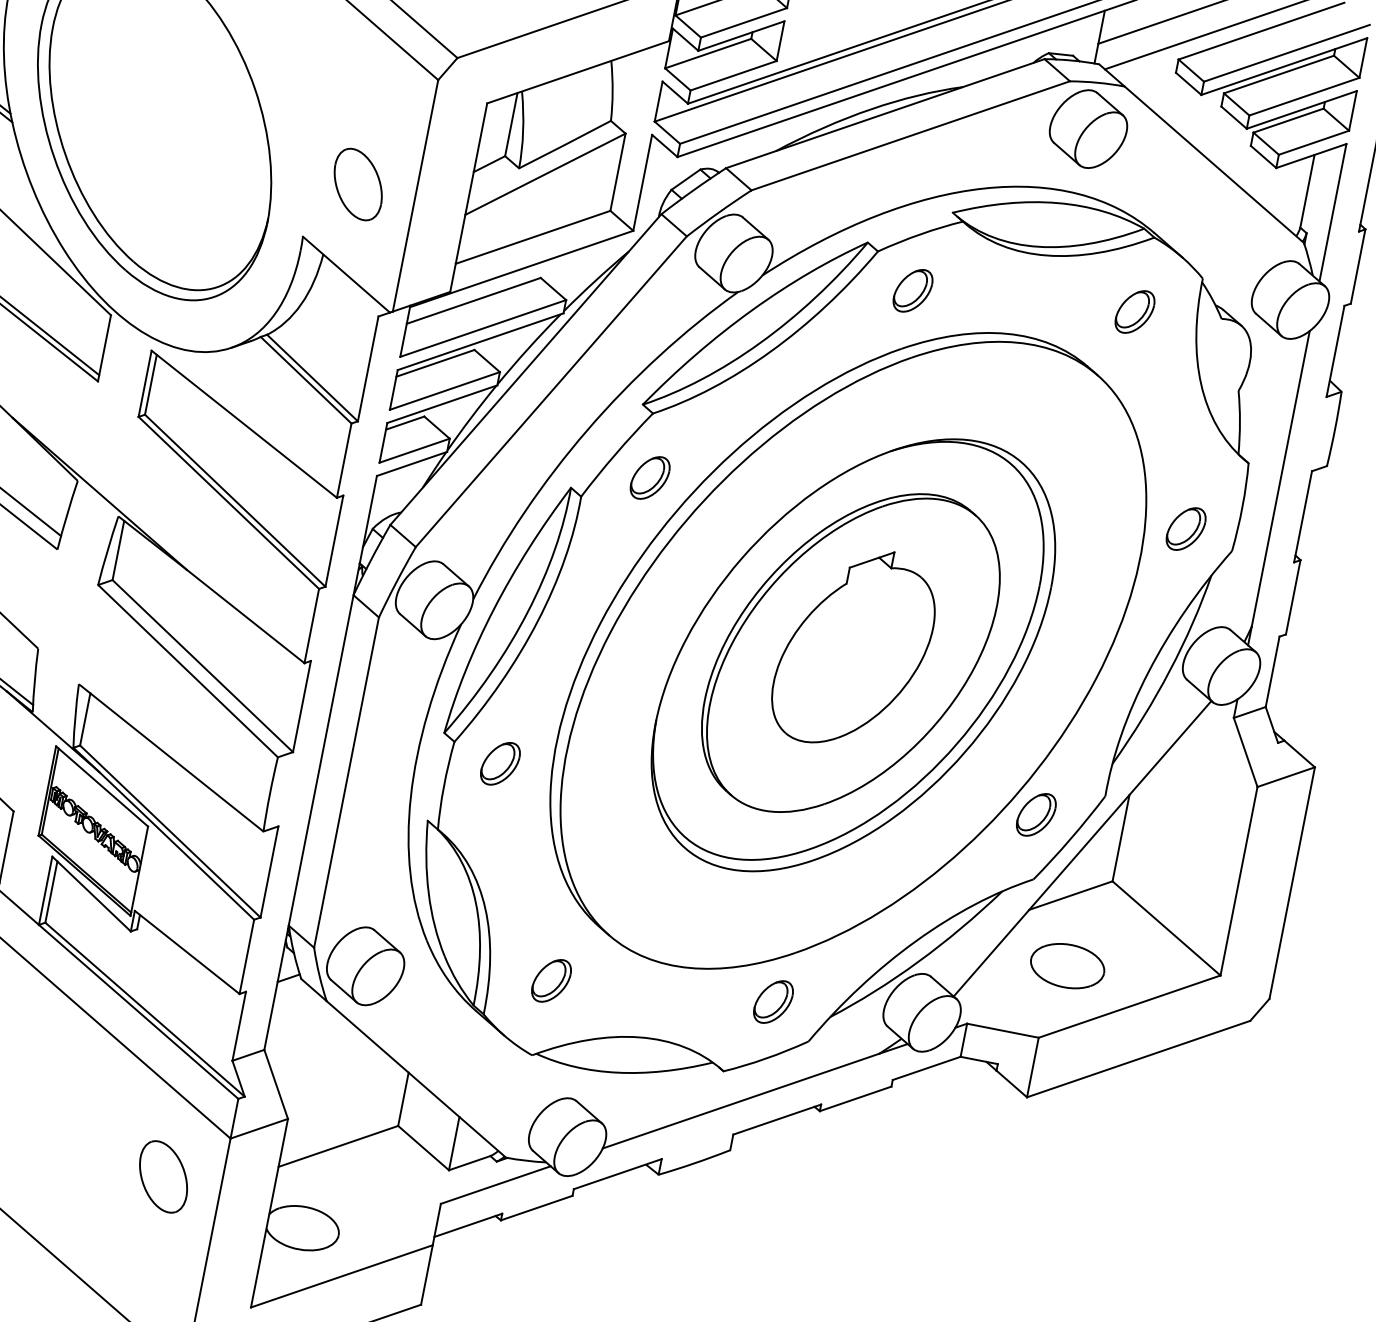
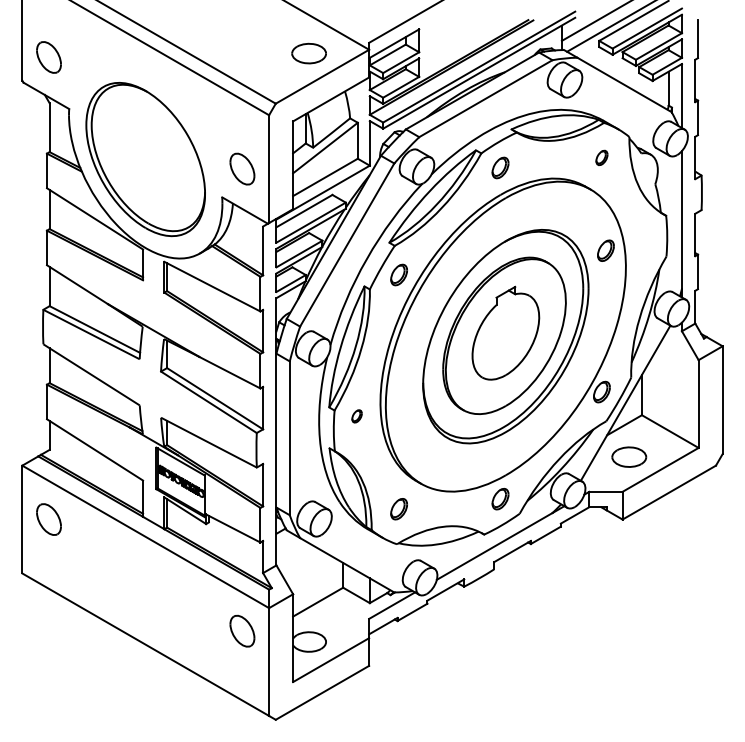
part: (1134, 310) -> (601, 157), size x0.7
part: (1185, 528) -> (605, 250), moved
part: (498, 763) -> (356, 416), size x0.6

